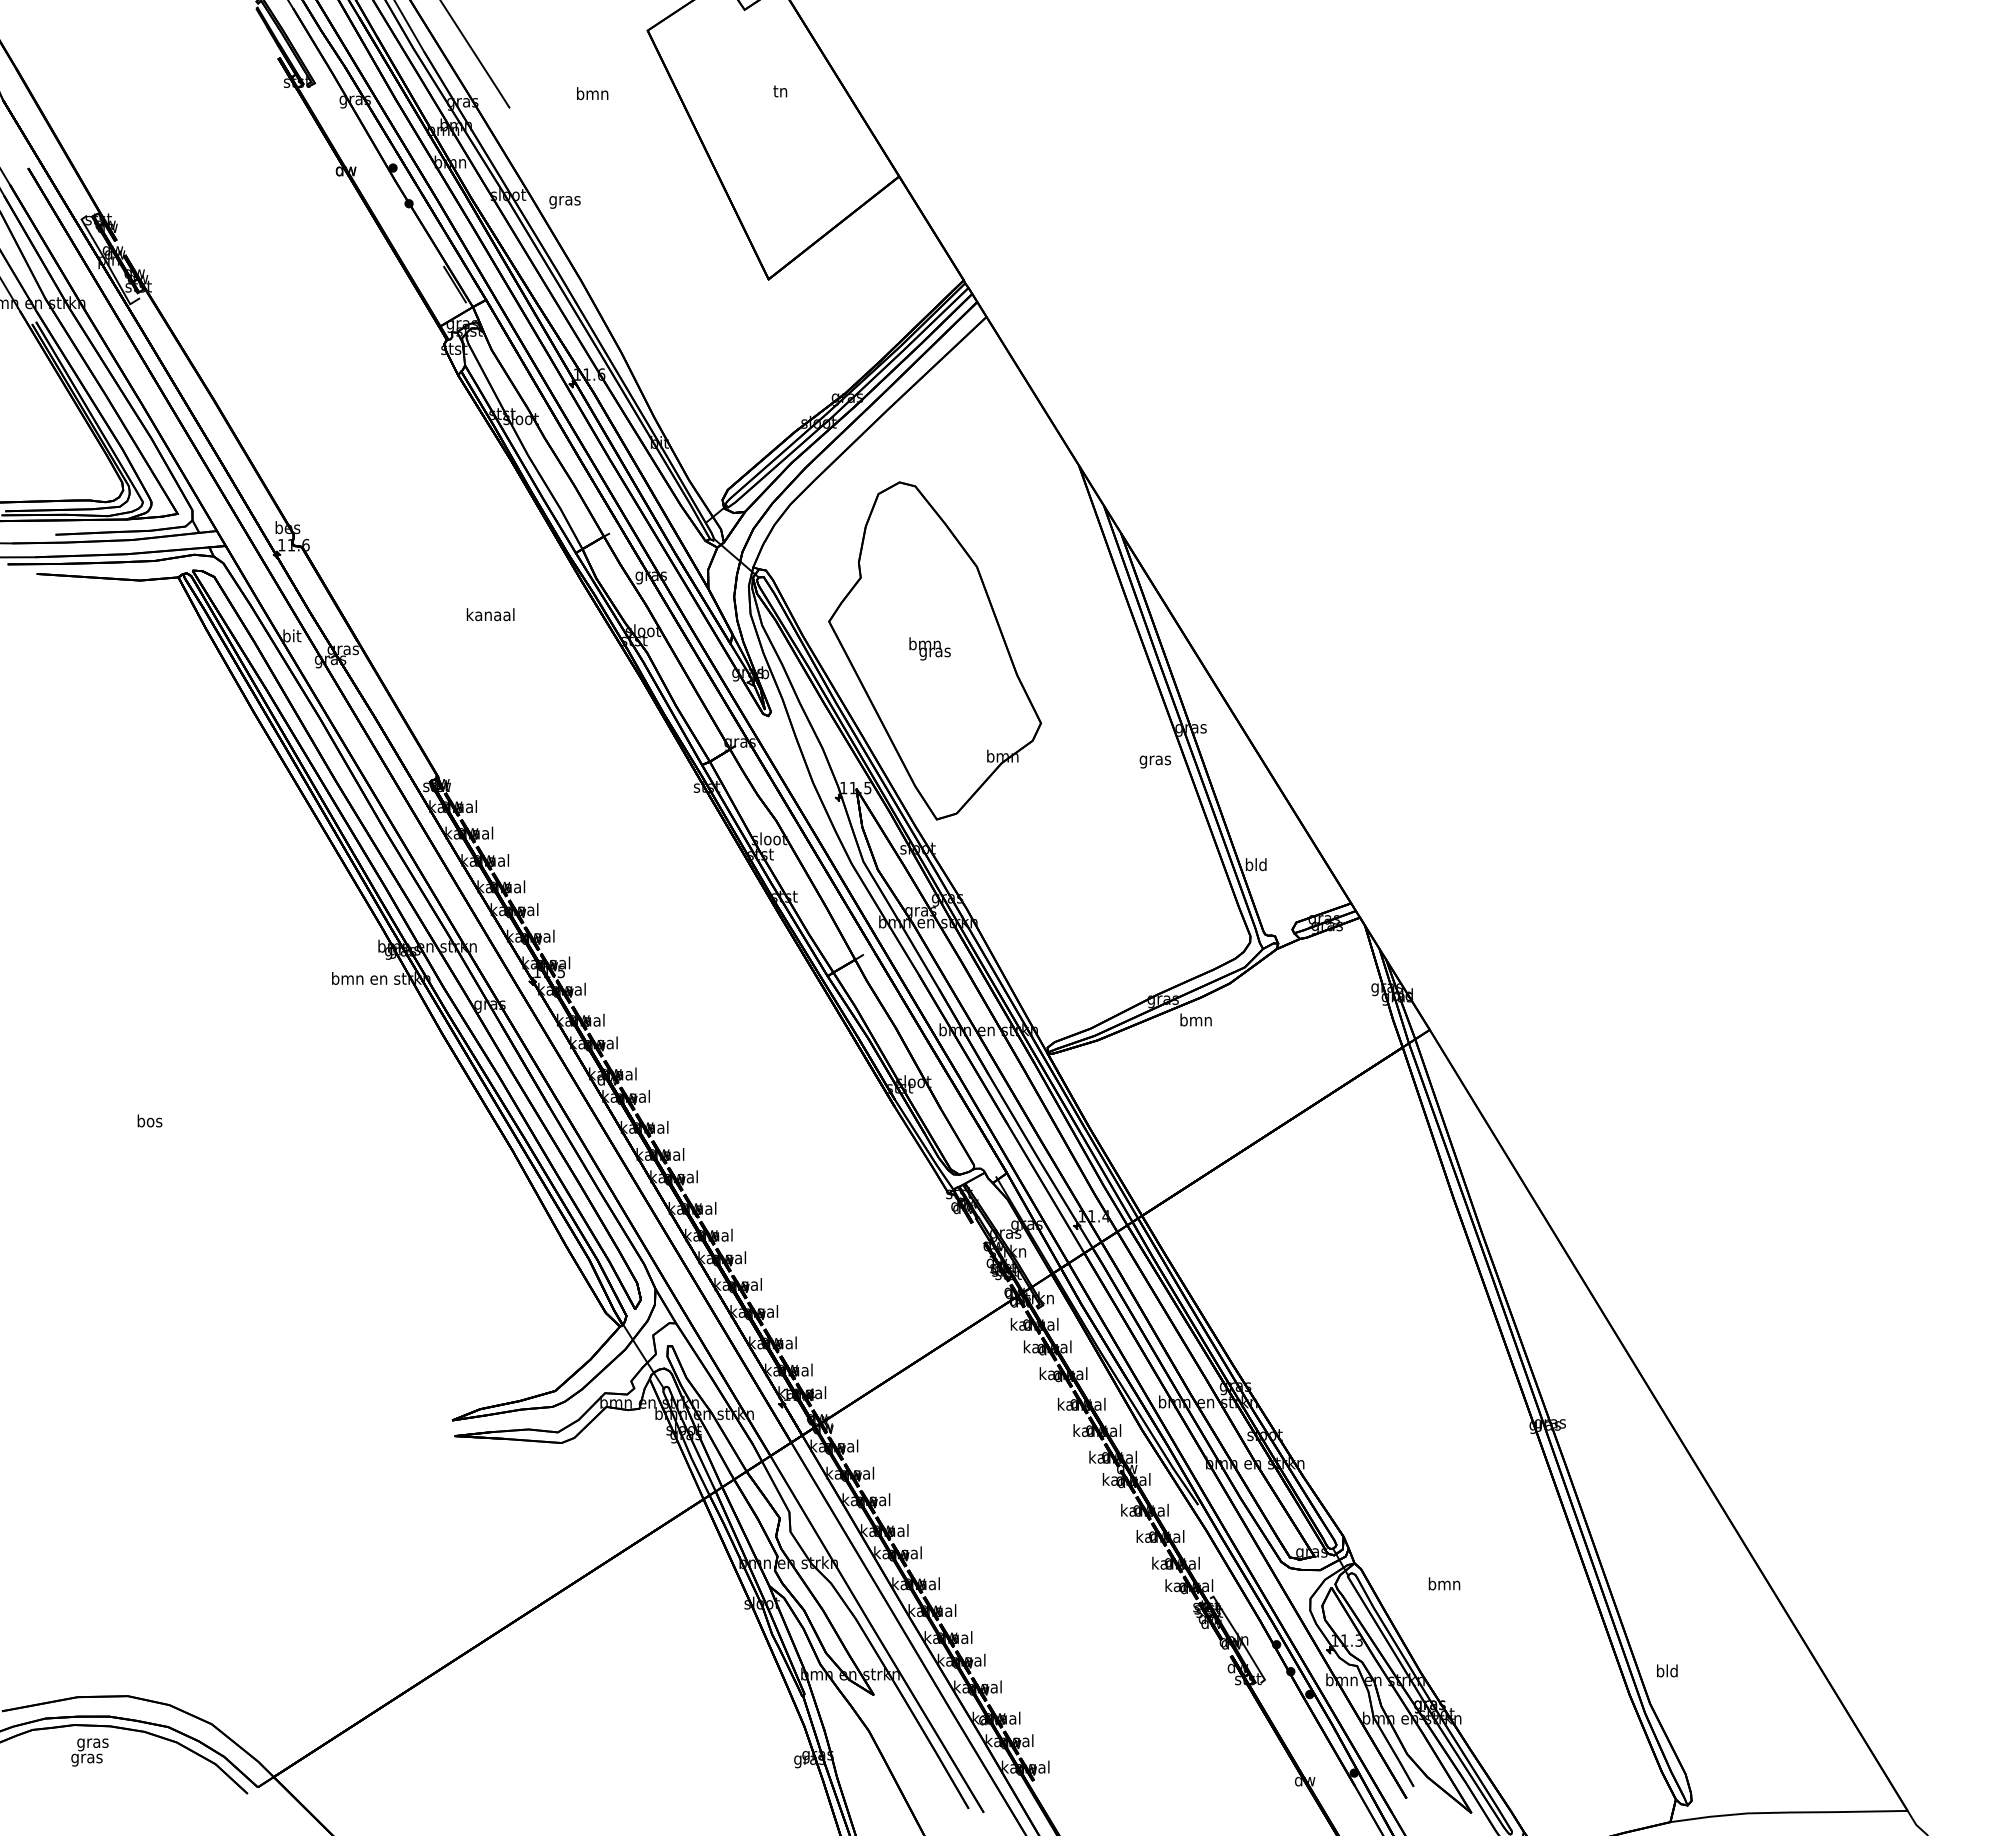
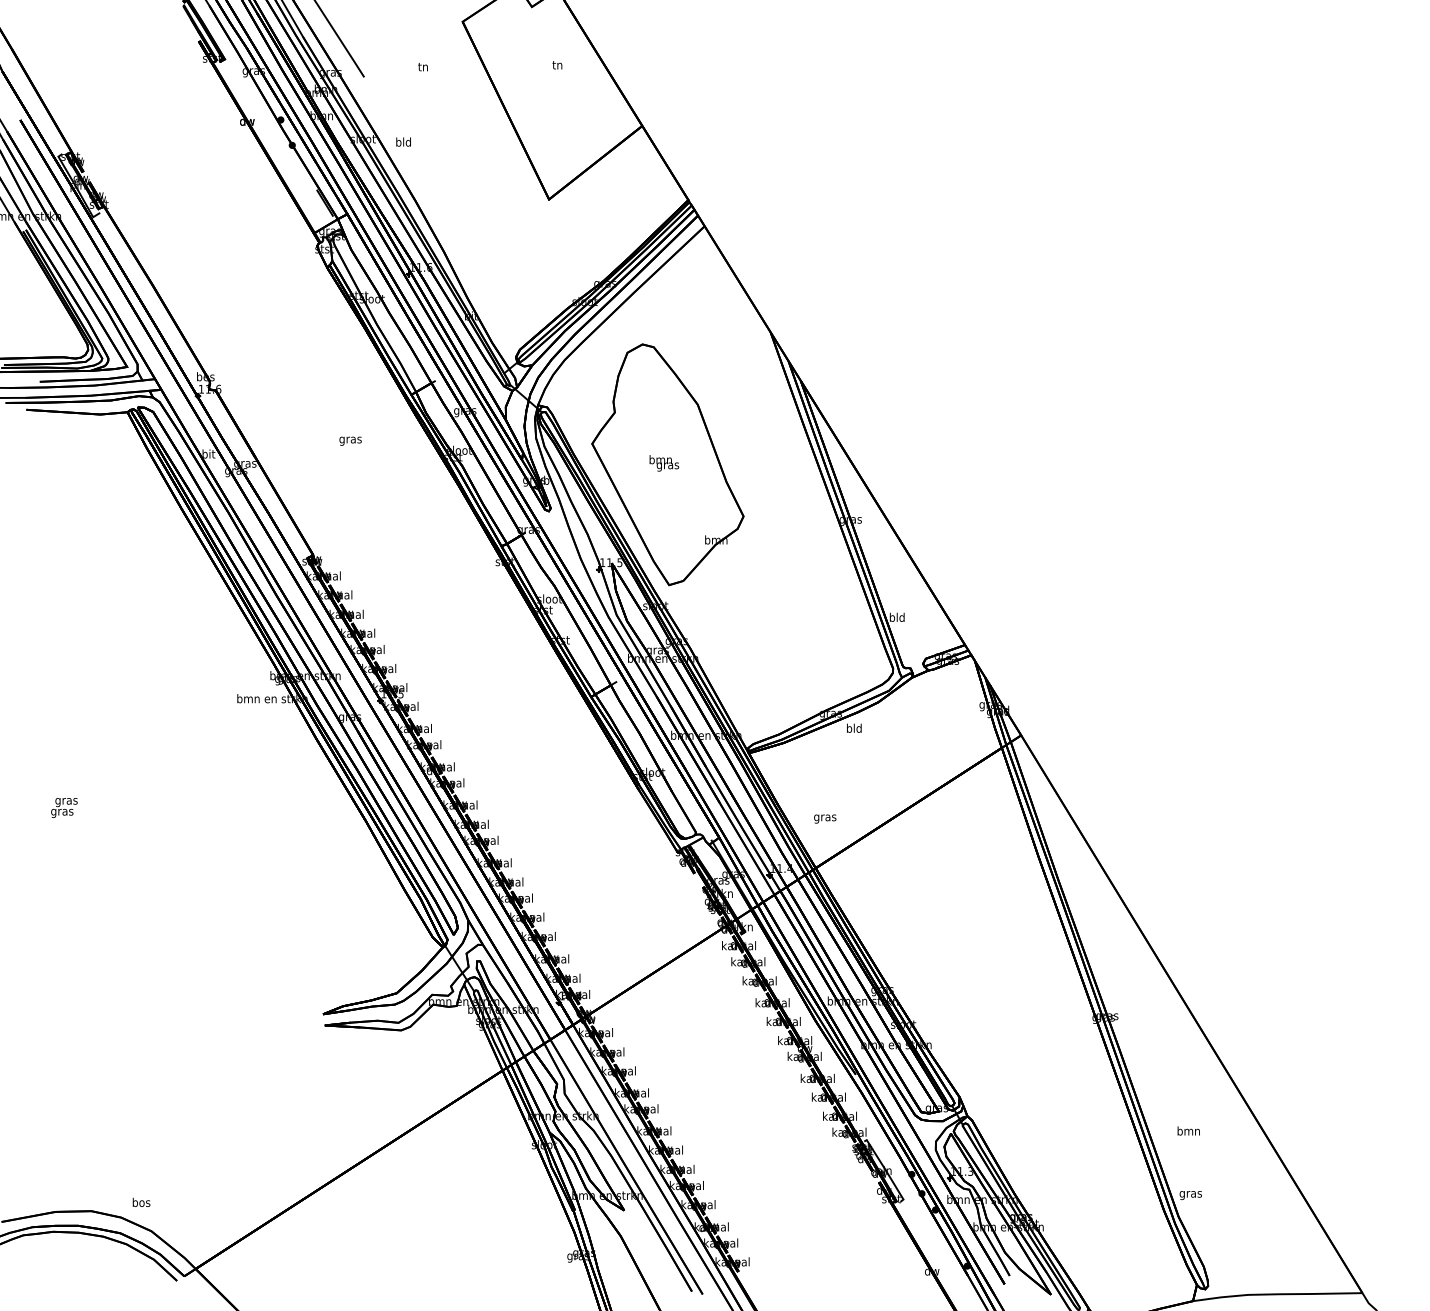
text: (592, 93) -> (423, 66), bmn -> tn
text: (564, 200) -> (403, 143), gras -> bld
text: (490, 616) -> (350, 440), kanaal -> gras
text: (1154, 761) -> (824, 818), moved
text: (1195, 1019) -> (853, 727), bmn -> bld
text: (149, 1120) -> (141, 1202), moved
text: (1444, 1583) -> (1188, 1130), moved
text: (1666, 1672) -> (1190, 1194), bld -> gras
text: (89, 1752) -> (64, 807), moved

